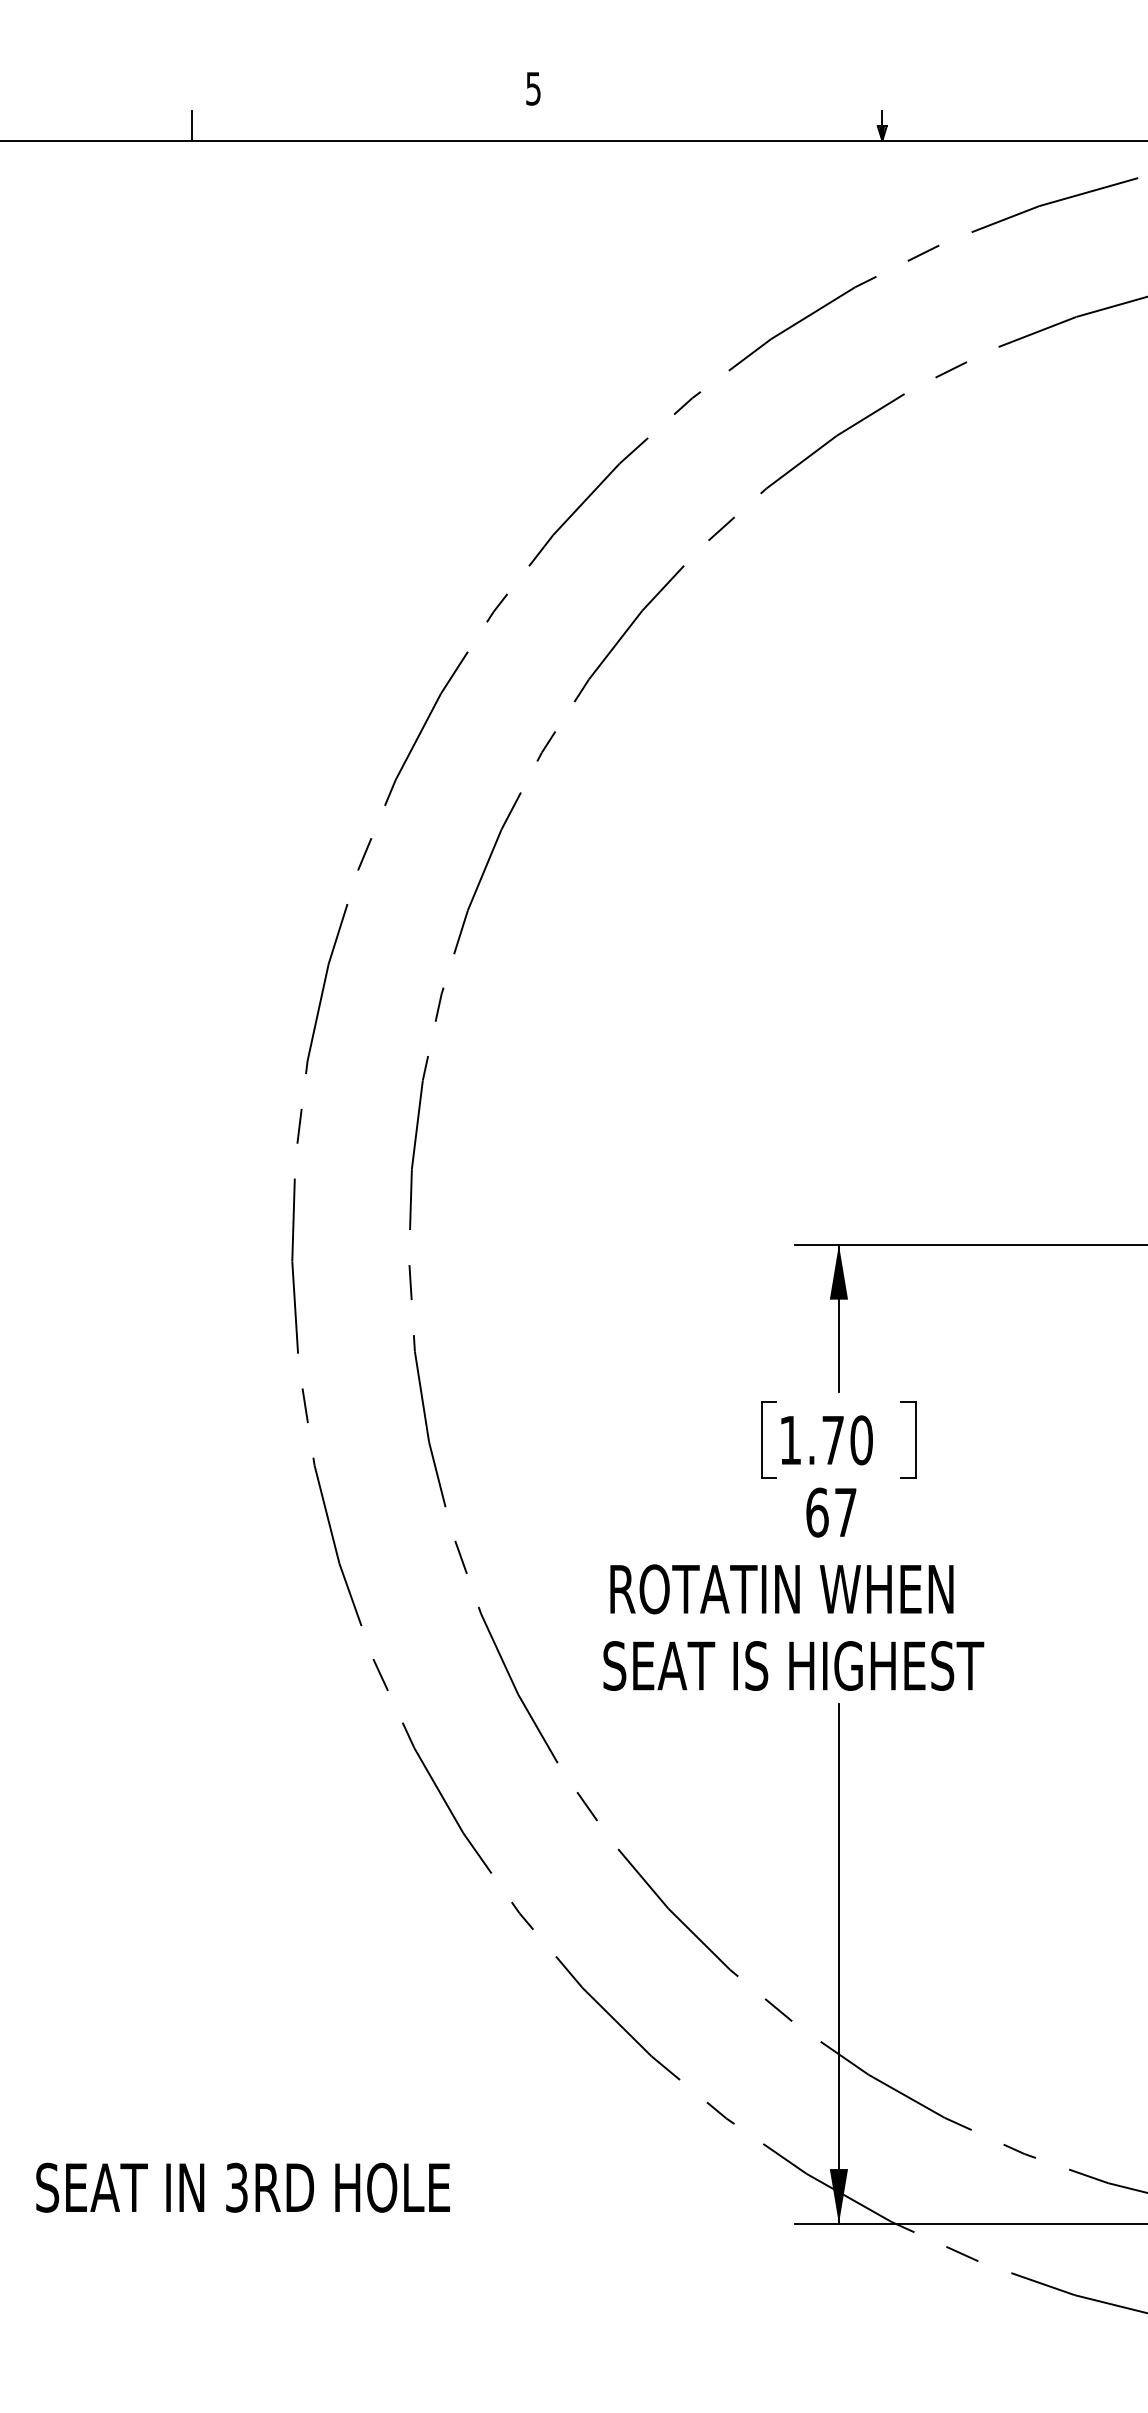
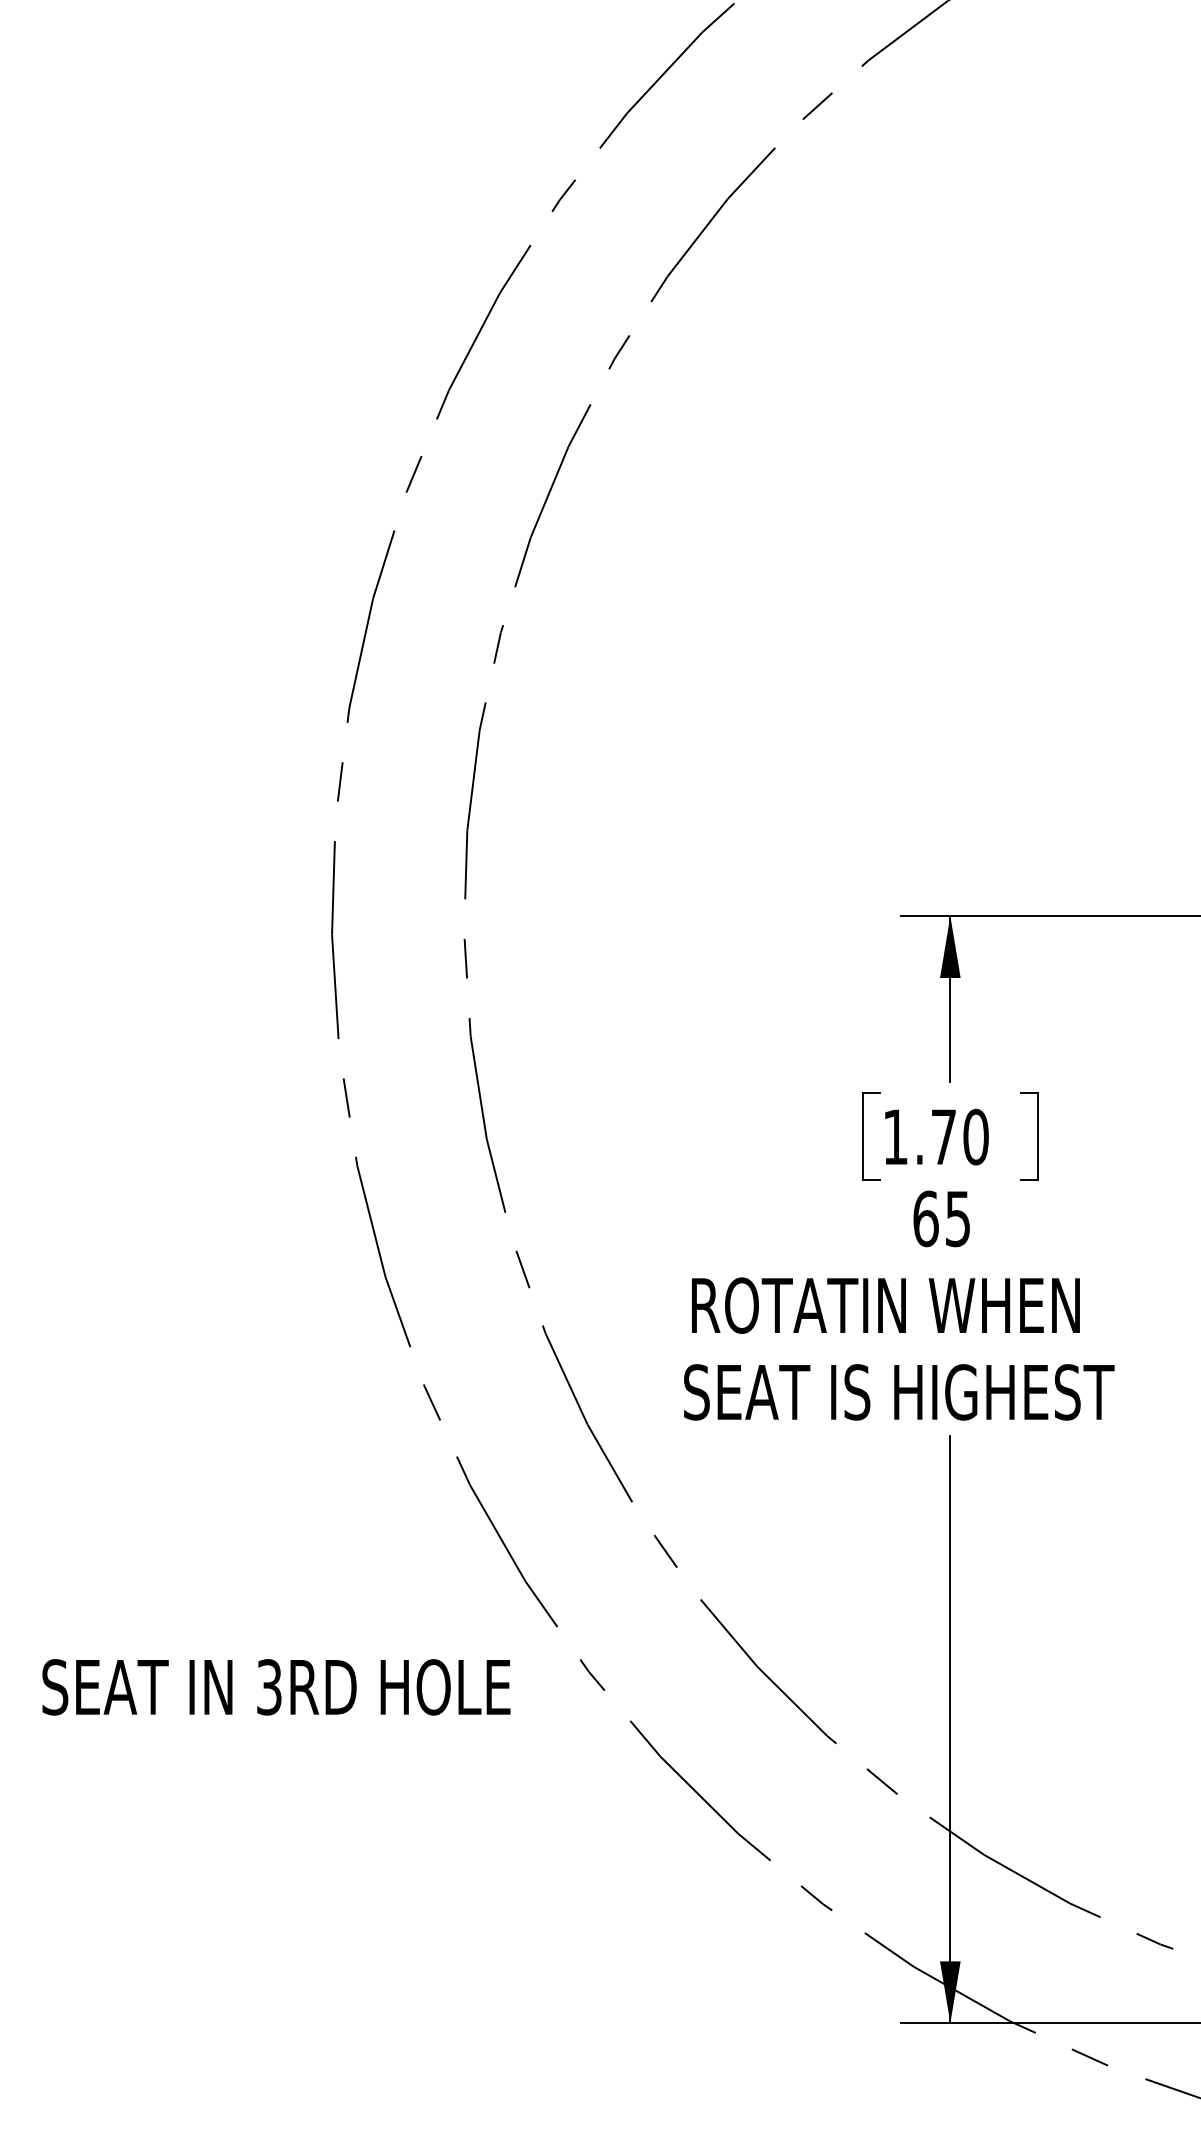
text: (845, 1512) -> (957, 1218), 67 -> 65
text: (242, 2187) -> (275, 1687), moved

